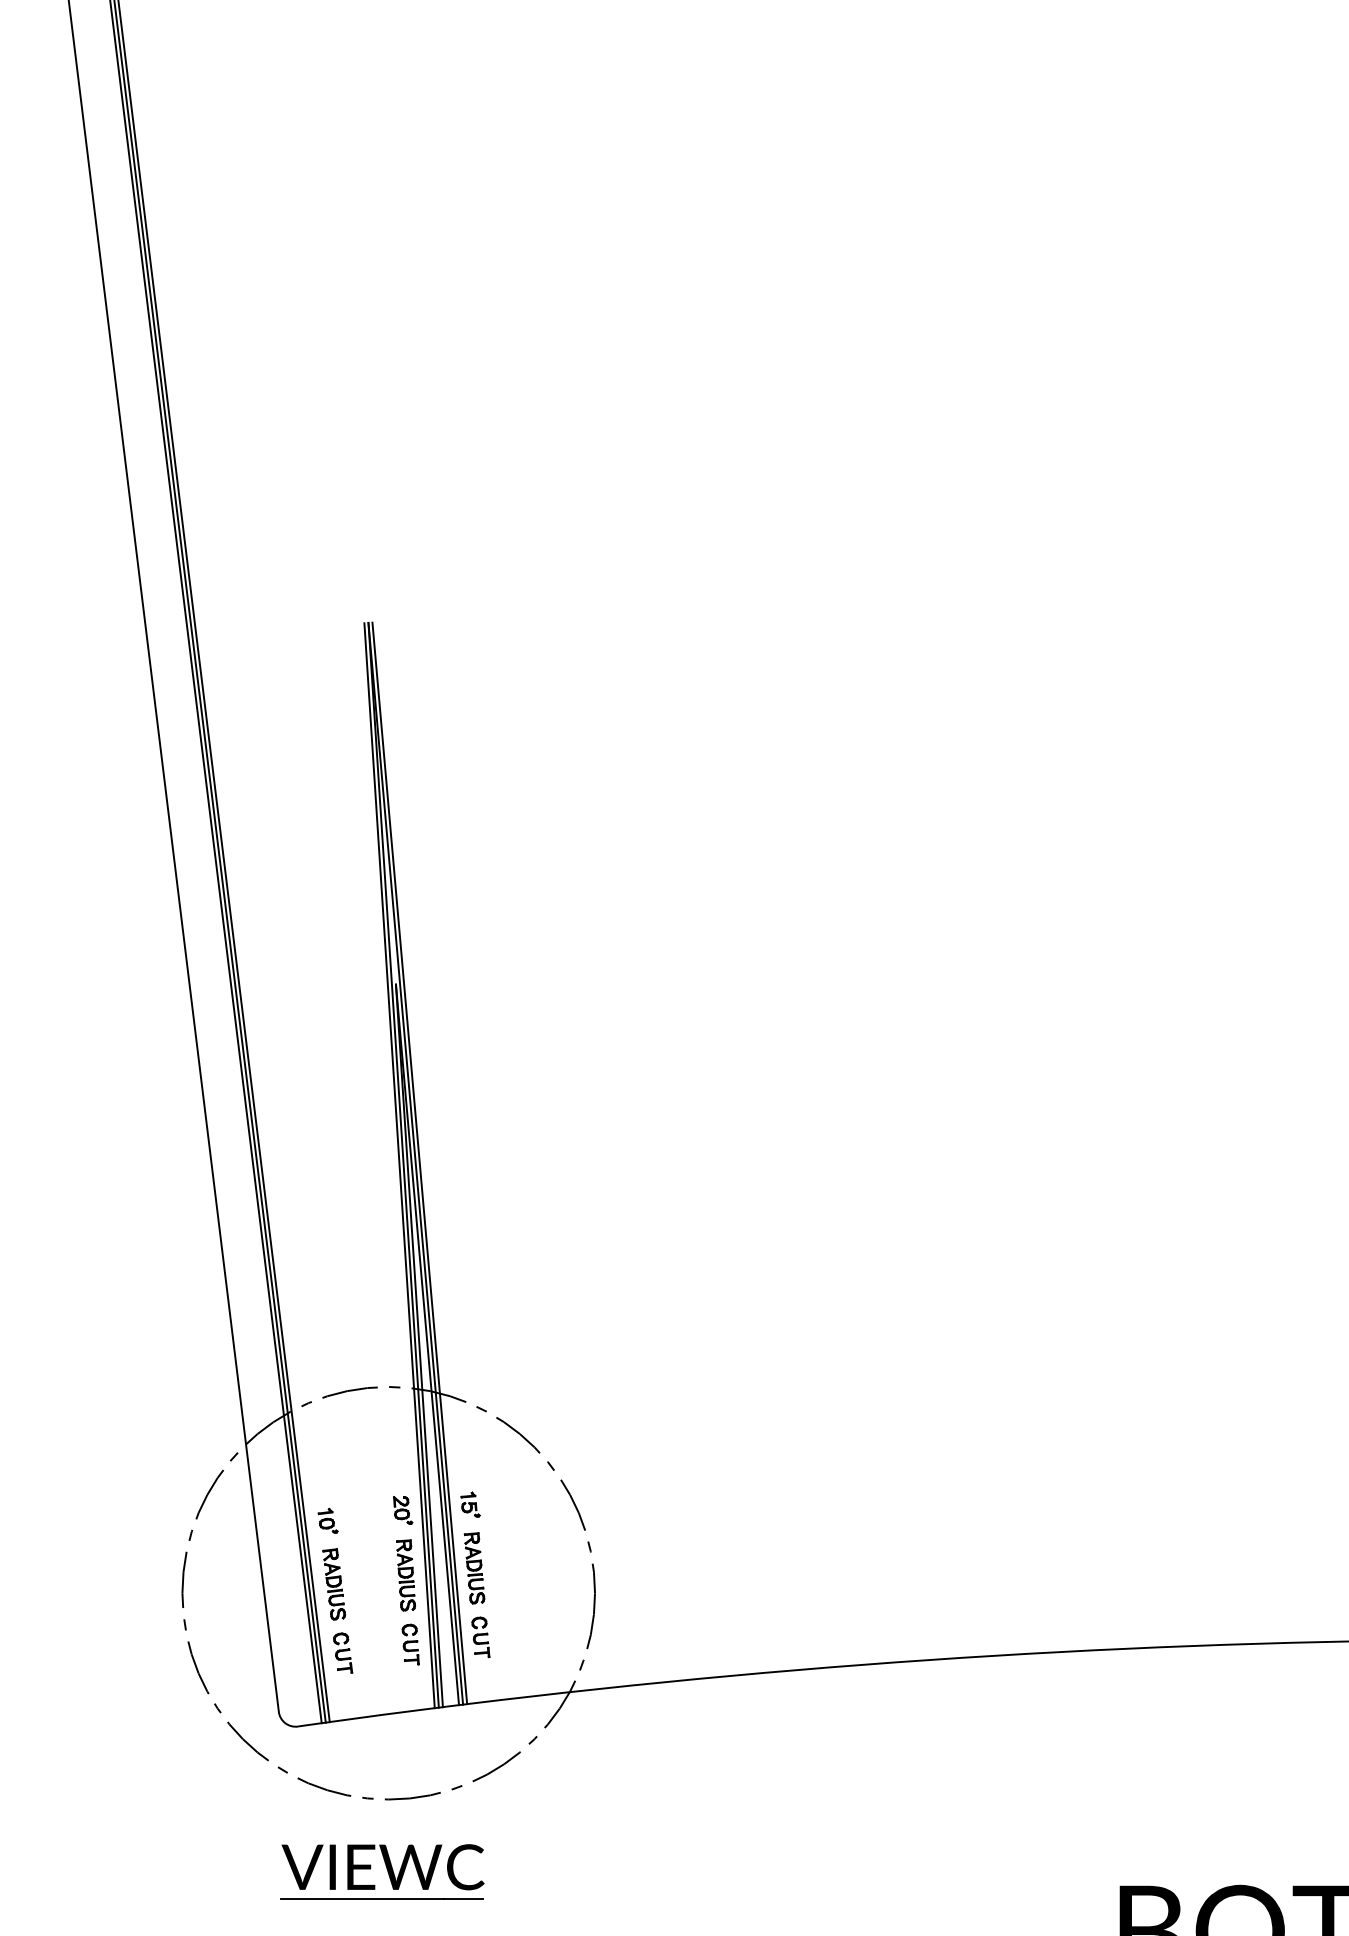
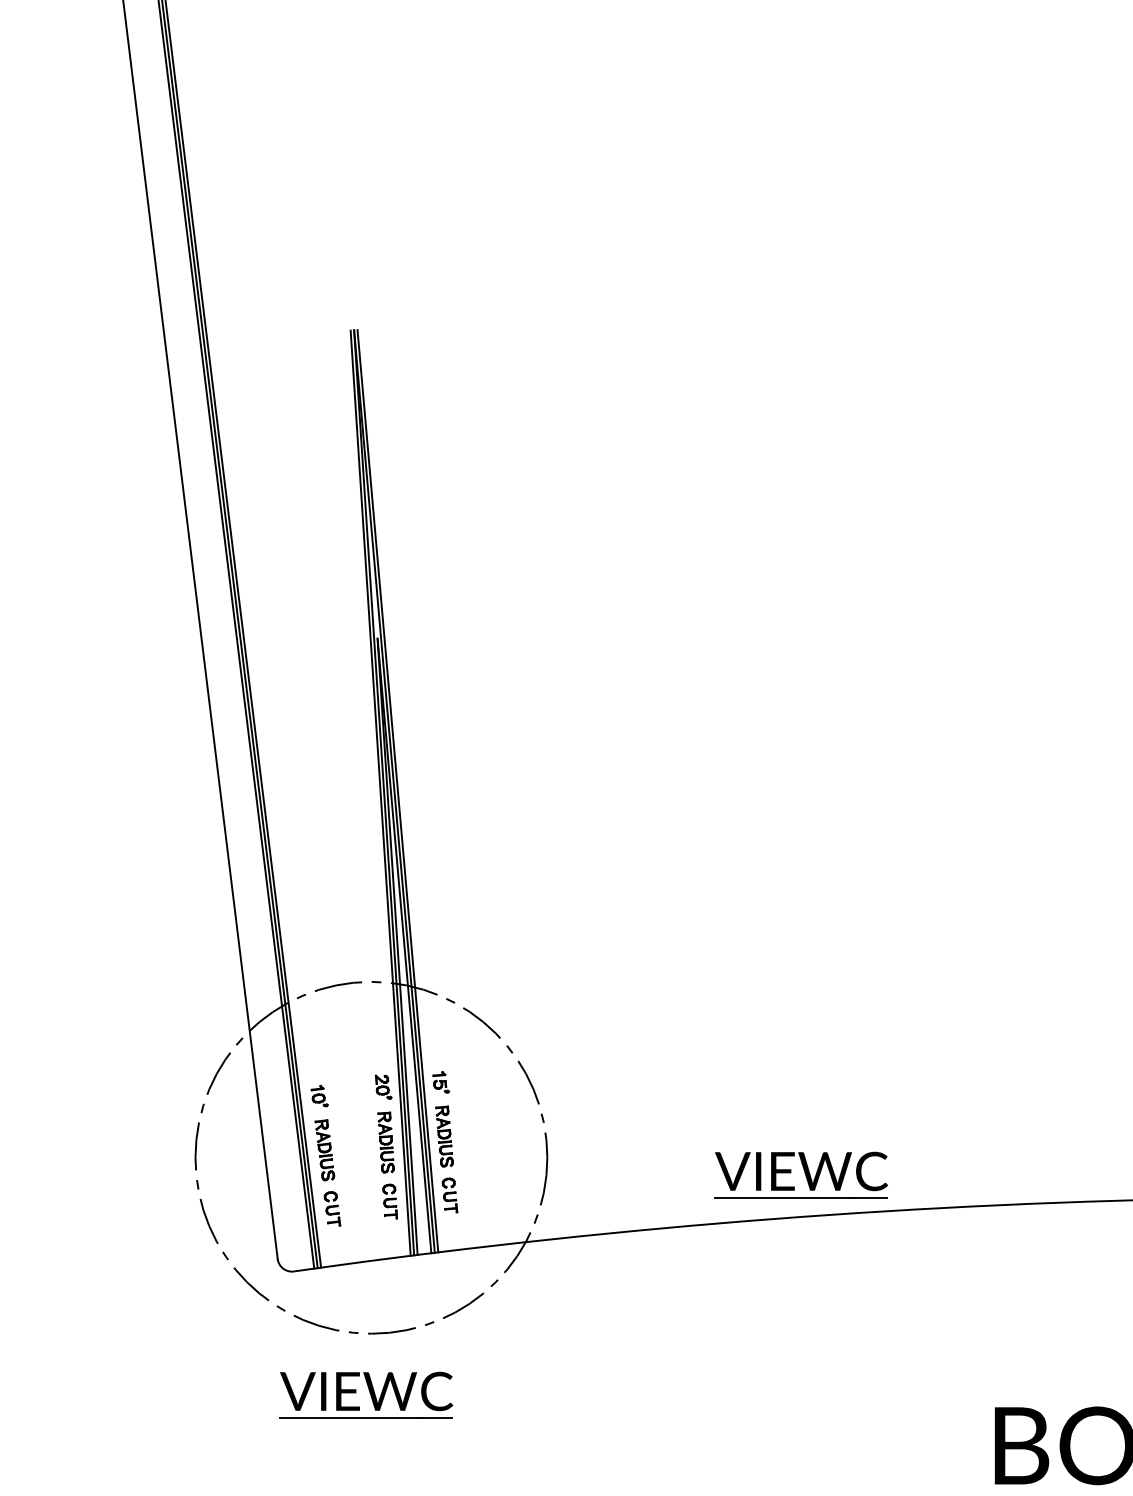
part: (892, 1613) -> (801, 1175), added

